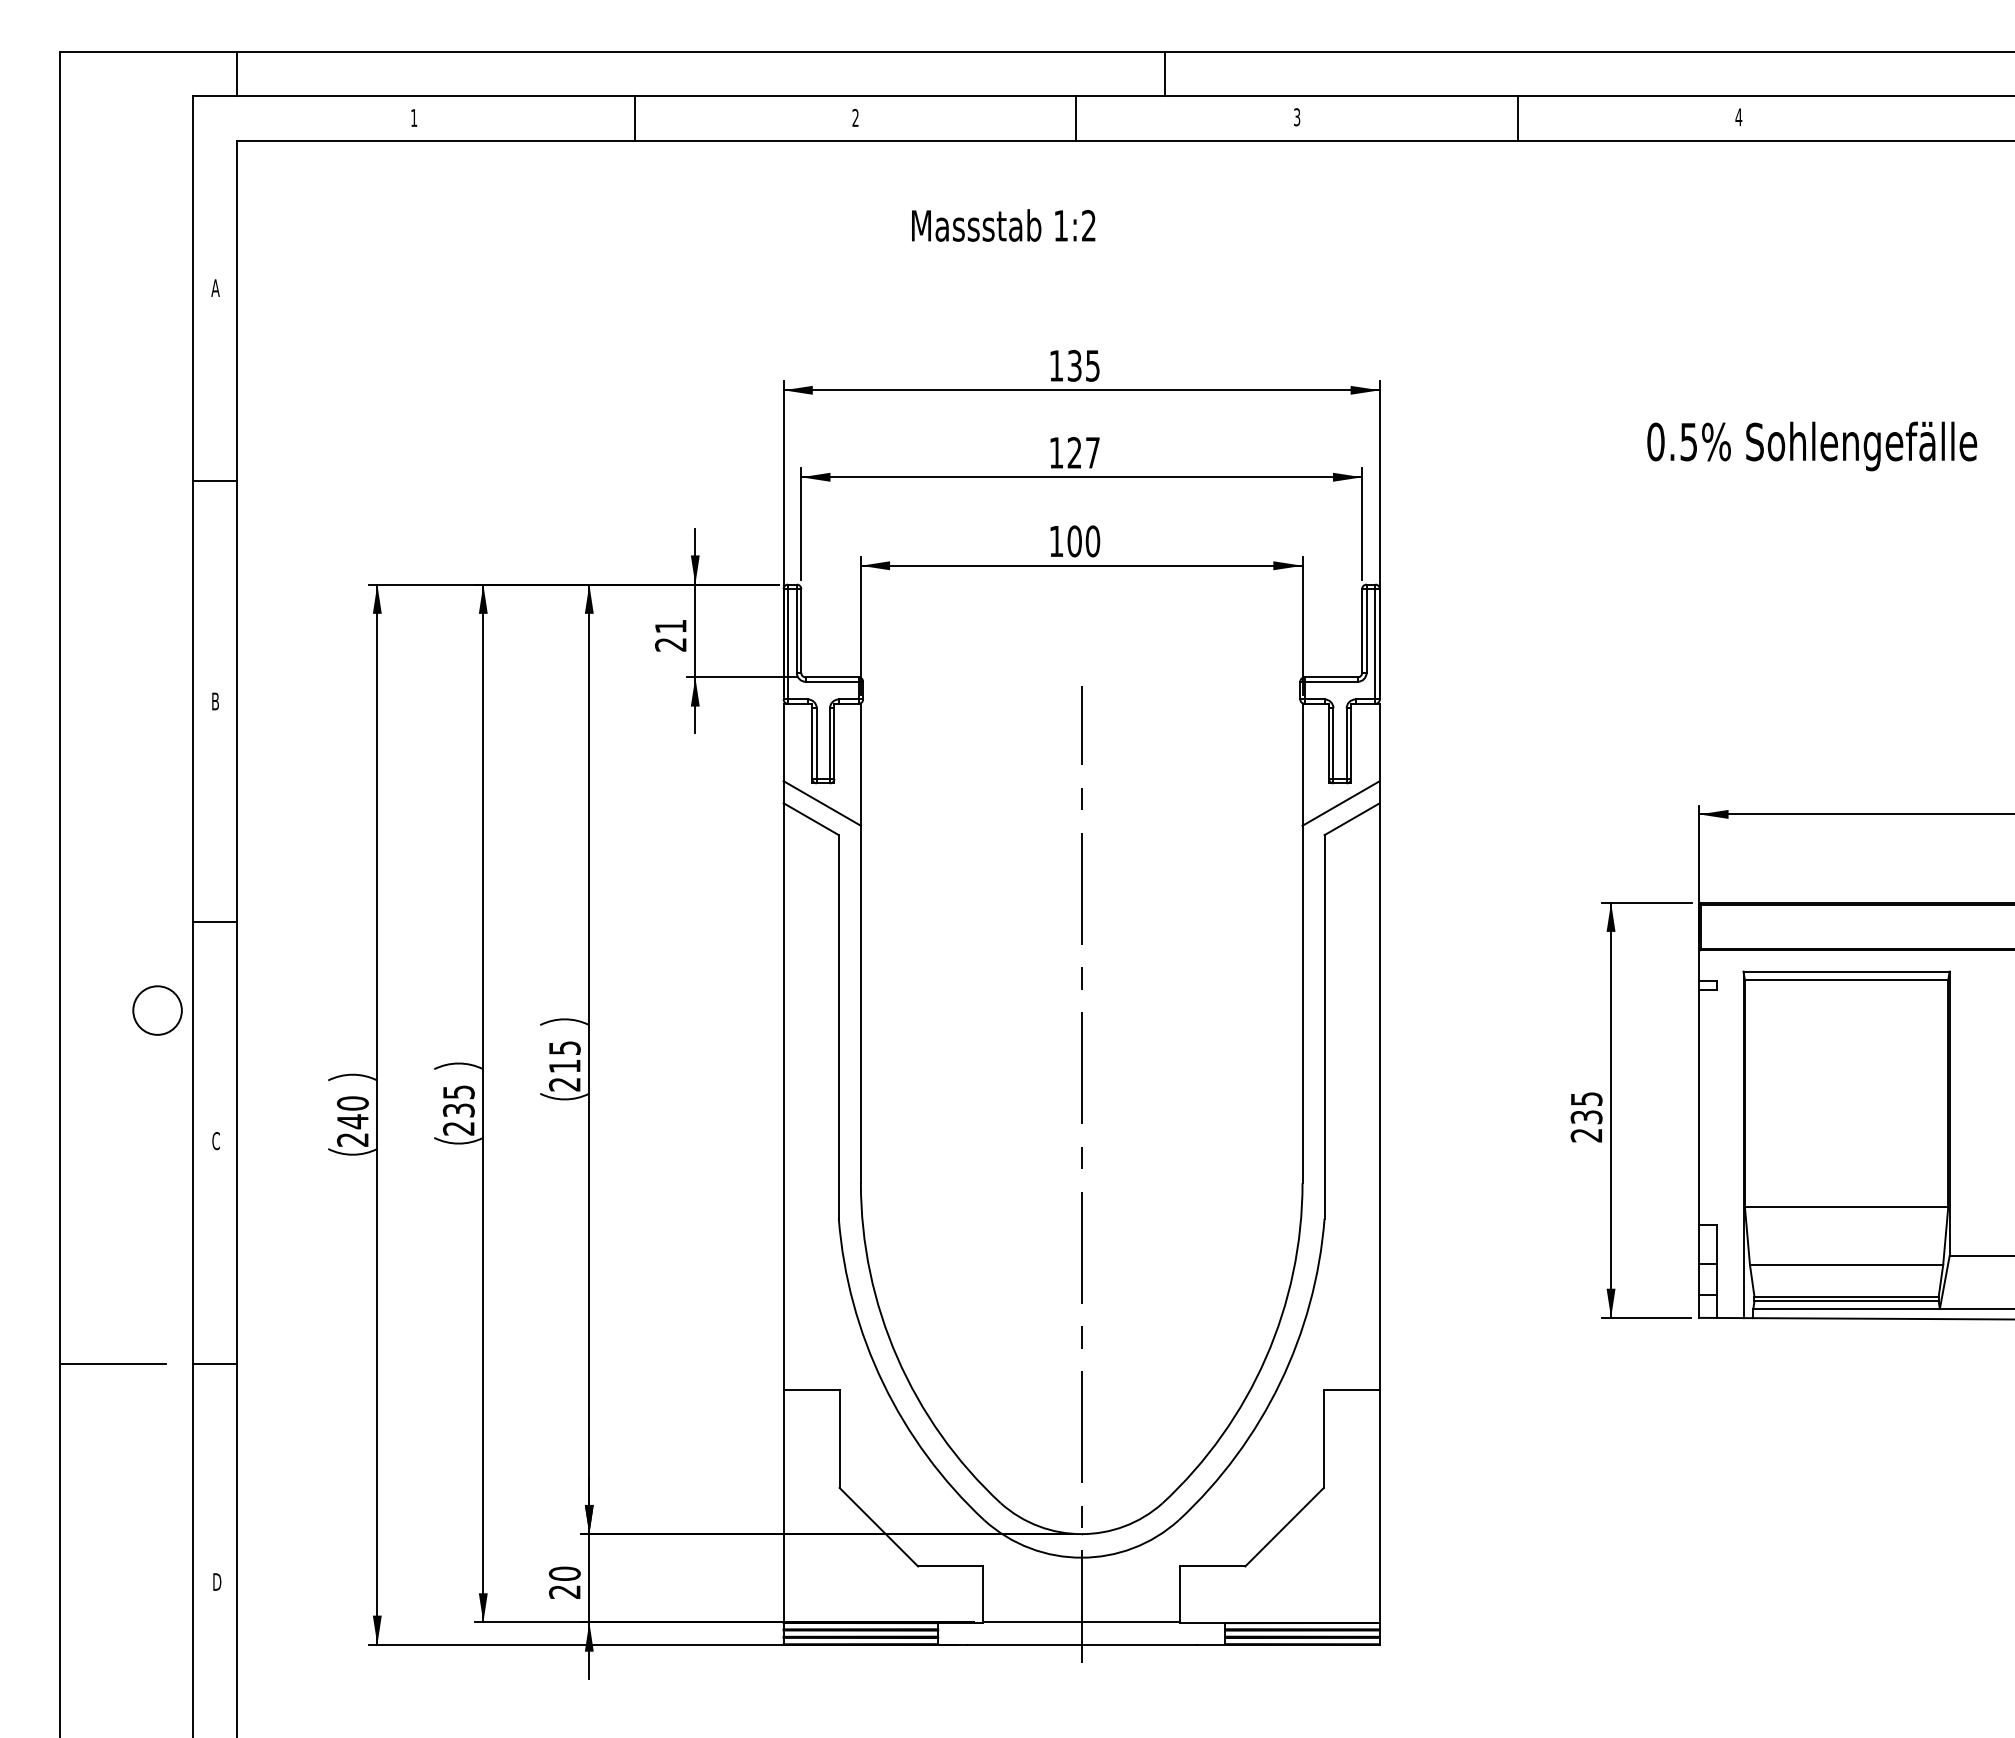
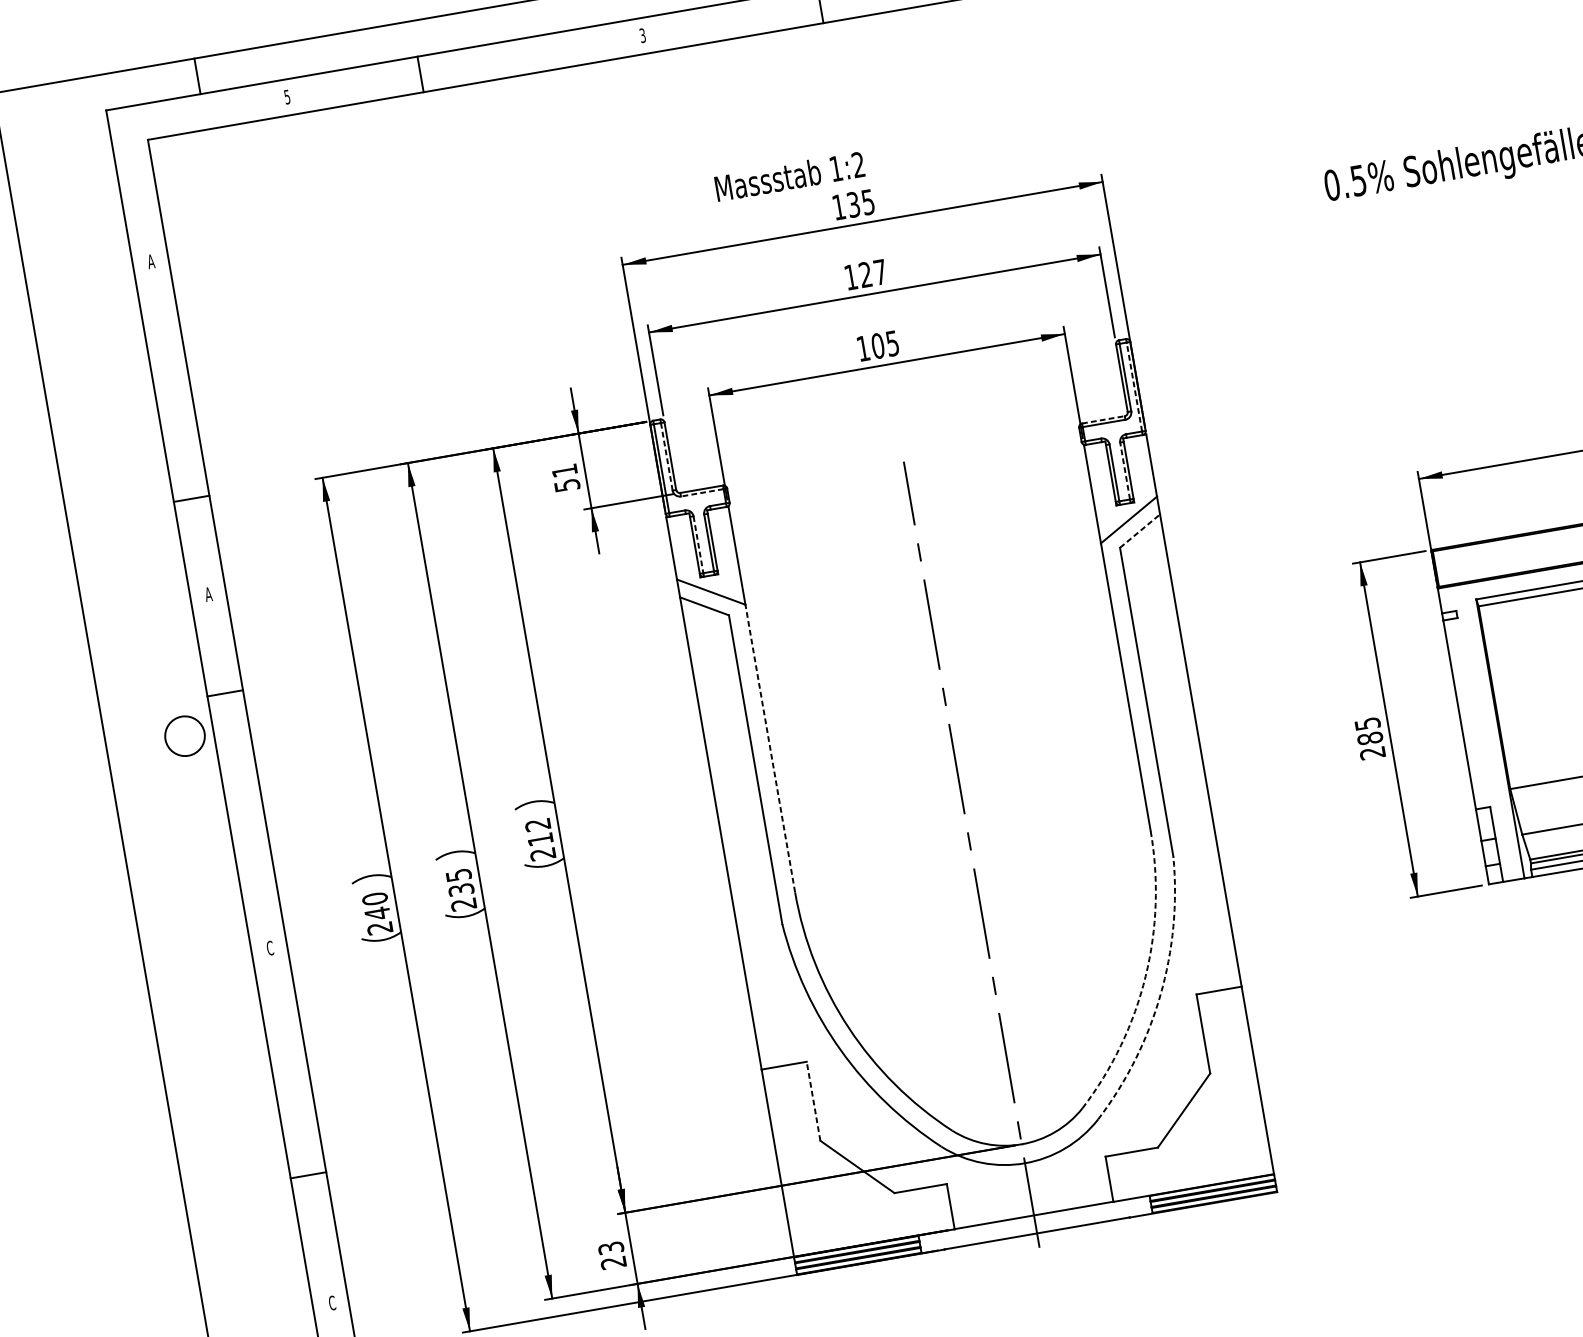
line: (237, 74) -> (197, 76), moved
text: (414, 118) -> (287, 97), 1 -> 5
line: (634, 118) -> (420, 74), moved
text: (855, 118) -> (642, 36), 2 -> 3
text: (1003, 225) -> (789, 176), moved
line: (214, 480) -> (191, 498), moved
text: (1092, 541) -> (892, 343), 100 -> 105
line: (796, 631) -> (666, 457), solid -> dashed
line: (1375, 643) -> (1134, 386), solid -> dashed
text: (670, 644) -> (566, 485), 21 -> 51
line: (1331, 677) -> (1103, 419), solid -> dashed
line: (831, 681) -> (701, 492), solid -> dashed
text: (215, 701) -> (208, 594), B -> A
line: (1346, 743) -> (1124, 470), solid -> dashed
line: (816, 744) -> (698, 545), solid -> dashed
line: (1352, 819) -> (1140, 531), solid -> dashed
line: (214, 922) -> (224, 693), moved
line: (860, 1004) -> (769, 748), solid -> dashed
circle: (157, 1010) -> (184, 736), moved
text: (564, 1048) -> (537, 825), 215 -> 212
text: (1586, 1117) -> (1370, 738), 235 -> 285
arc: (1266, 1357) -> (1145, 976), solid -> dashed
line: (113, 1363) -> (218, 1141), removed
line: (214, 1363) -> (308, 1175), moved
arc: (1280, 1383) -> (1160, 995), solid -> dashed
line: (839, 1438) -> (813, 1101), solid -> dashed
text: (564, 1573) -> (610, 1247), 20 -> 23
text: (217, 1582) -> (332, 1303), D -> C

